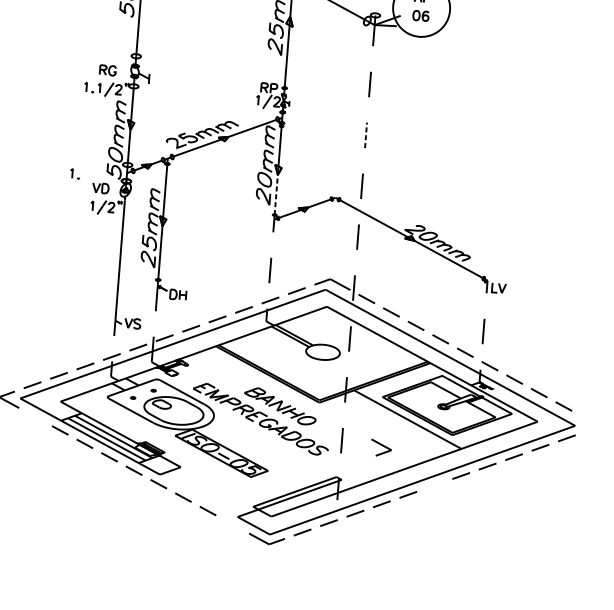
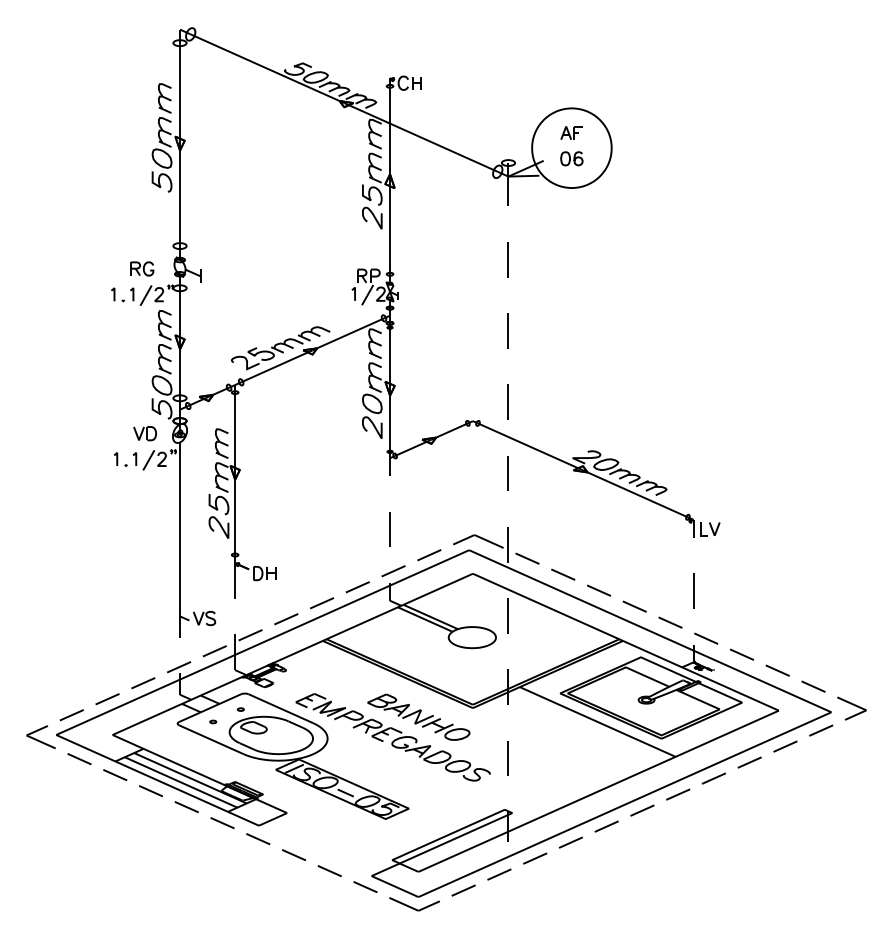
line: (366, 135) -> (508, 330), dashed -> solid
part: (74, 173) -> (120, 459), moved
line: (276, 192) -> (390, 420), dashed -> solid
line: (35, 417) -> (79, 759), added
part: (380, 448) -> (851, 708), moved
line: (434, 485) -> (642, 810), added
line: (232, 524) -> (365, 886), added

